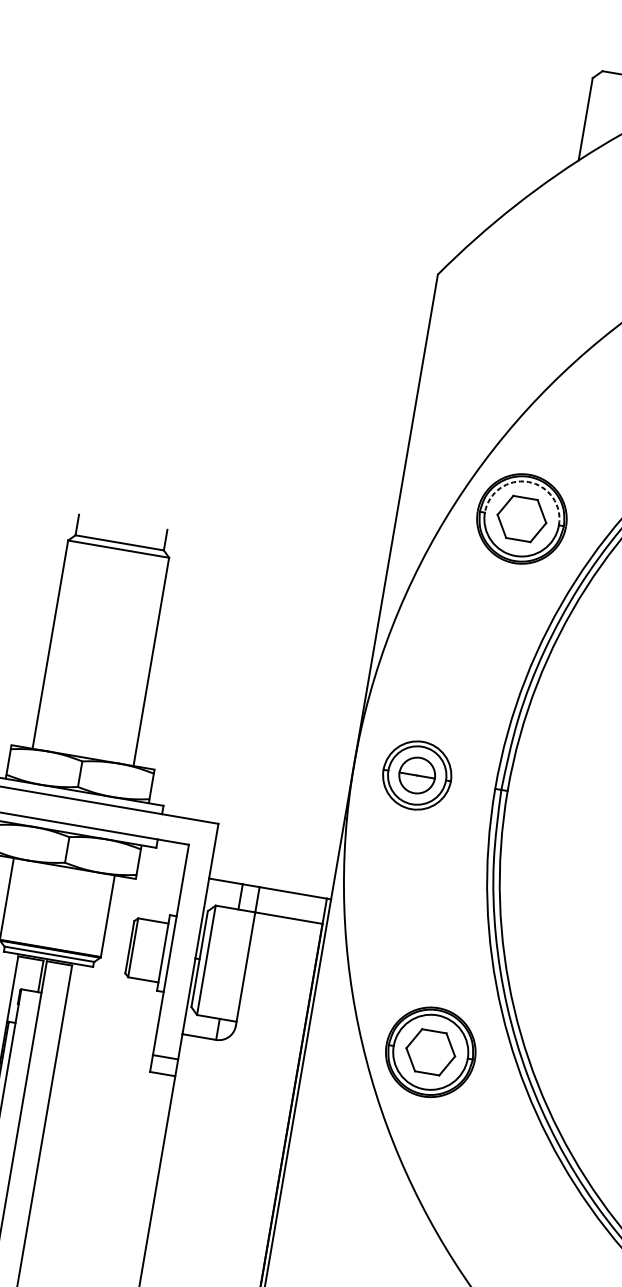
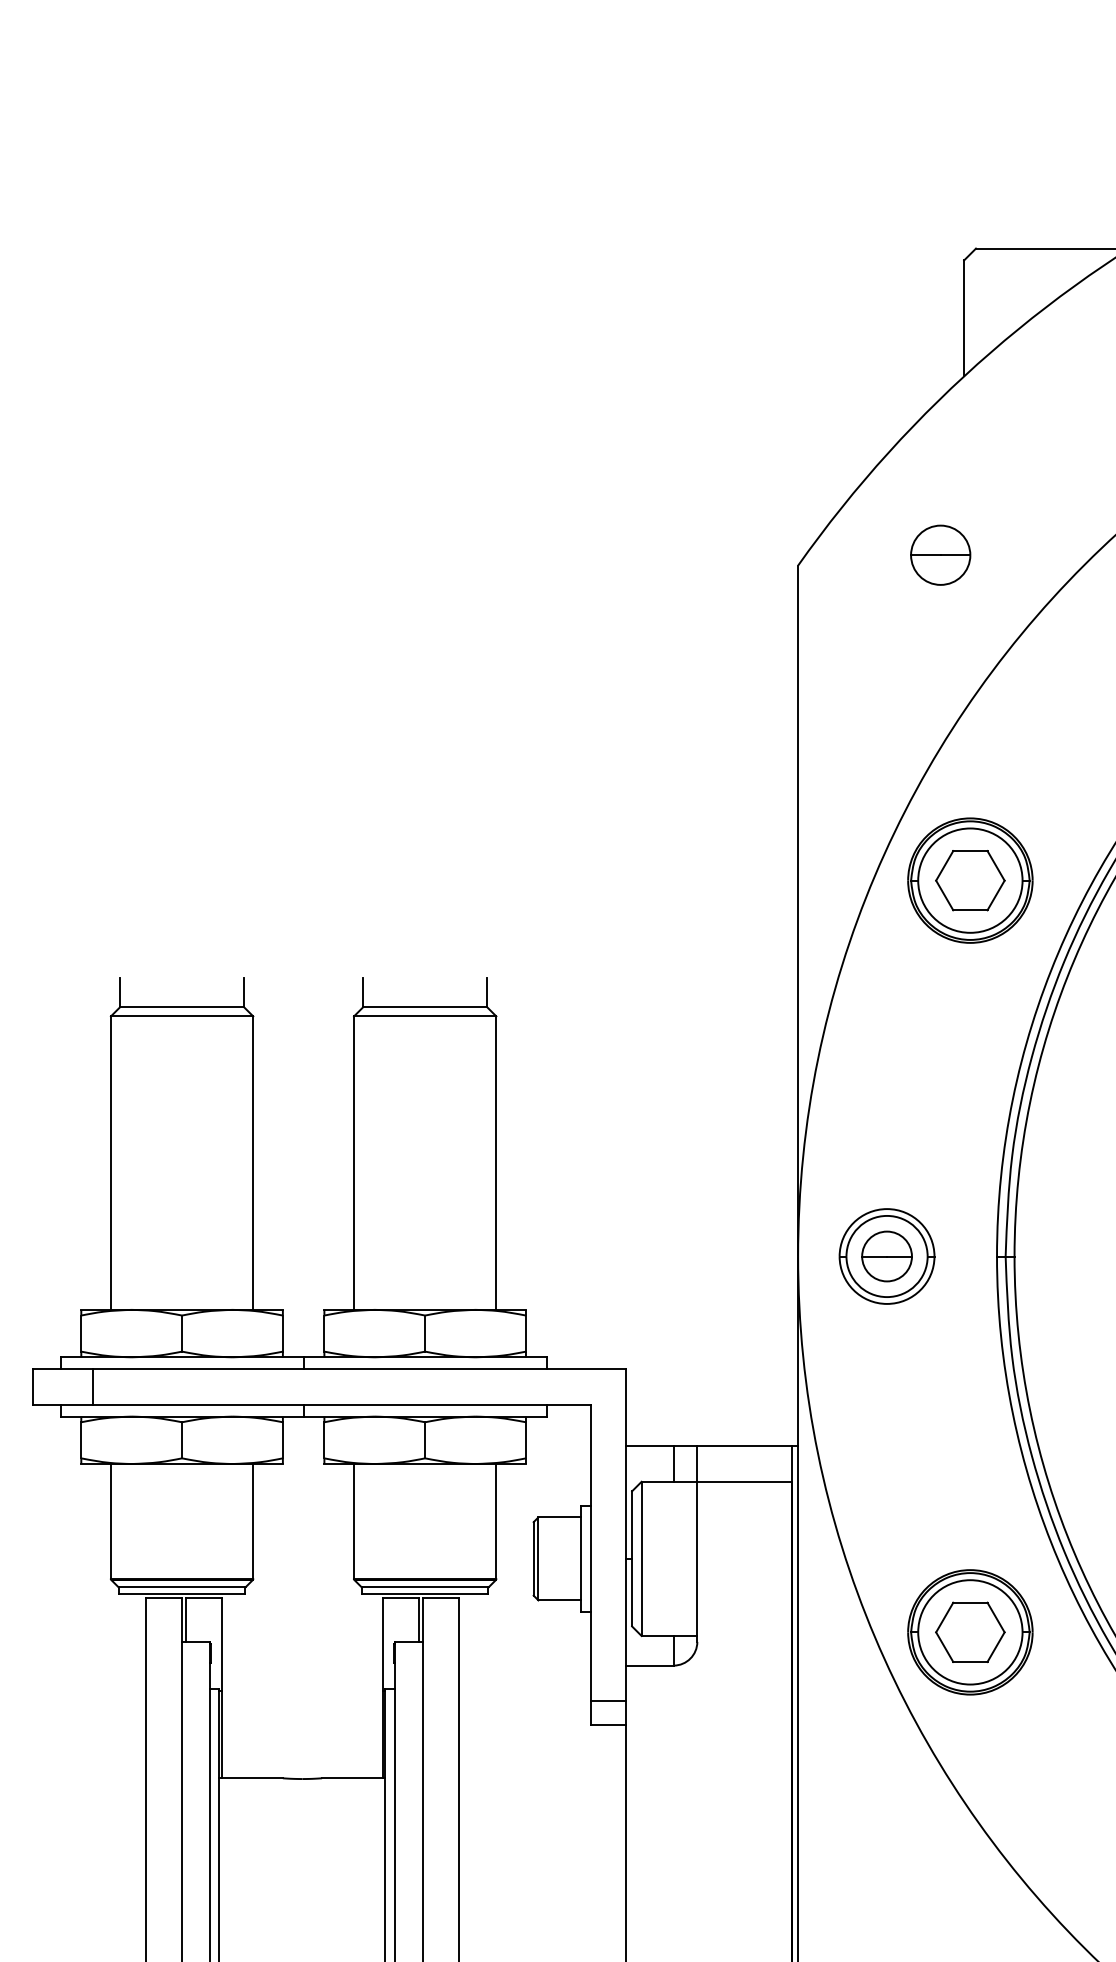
part: (540, 283) -> (940, 554), added
arc: (528, 481) -> (970, 828), dashed -> solid

